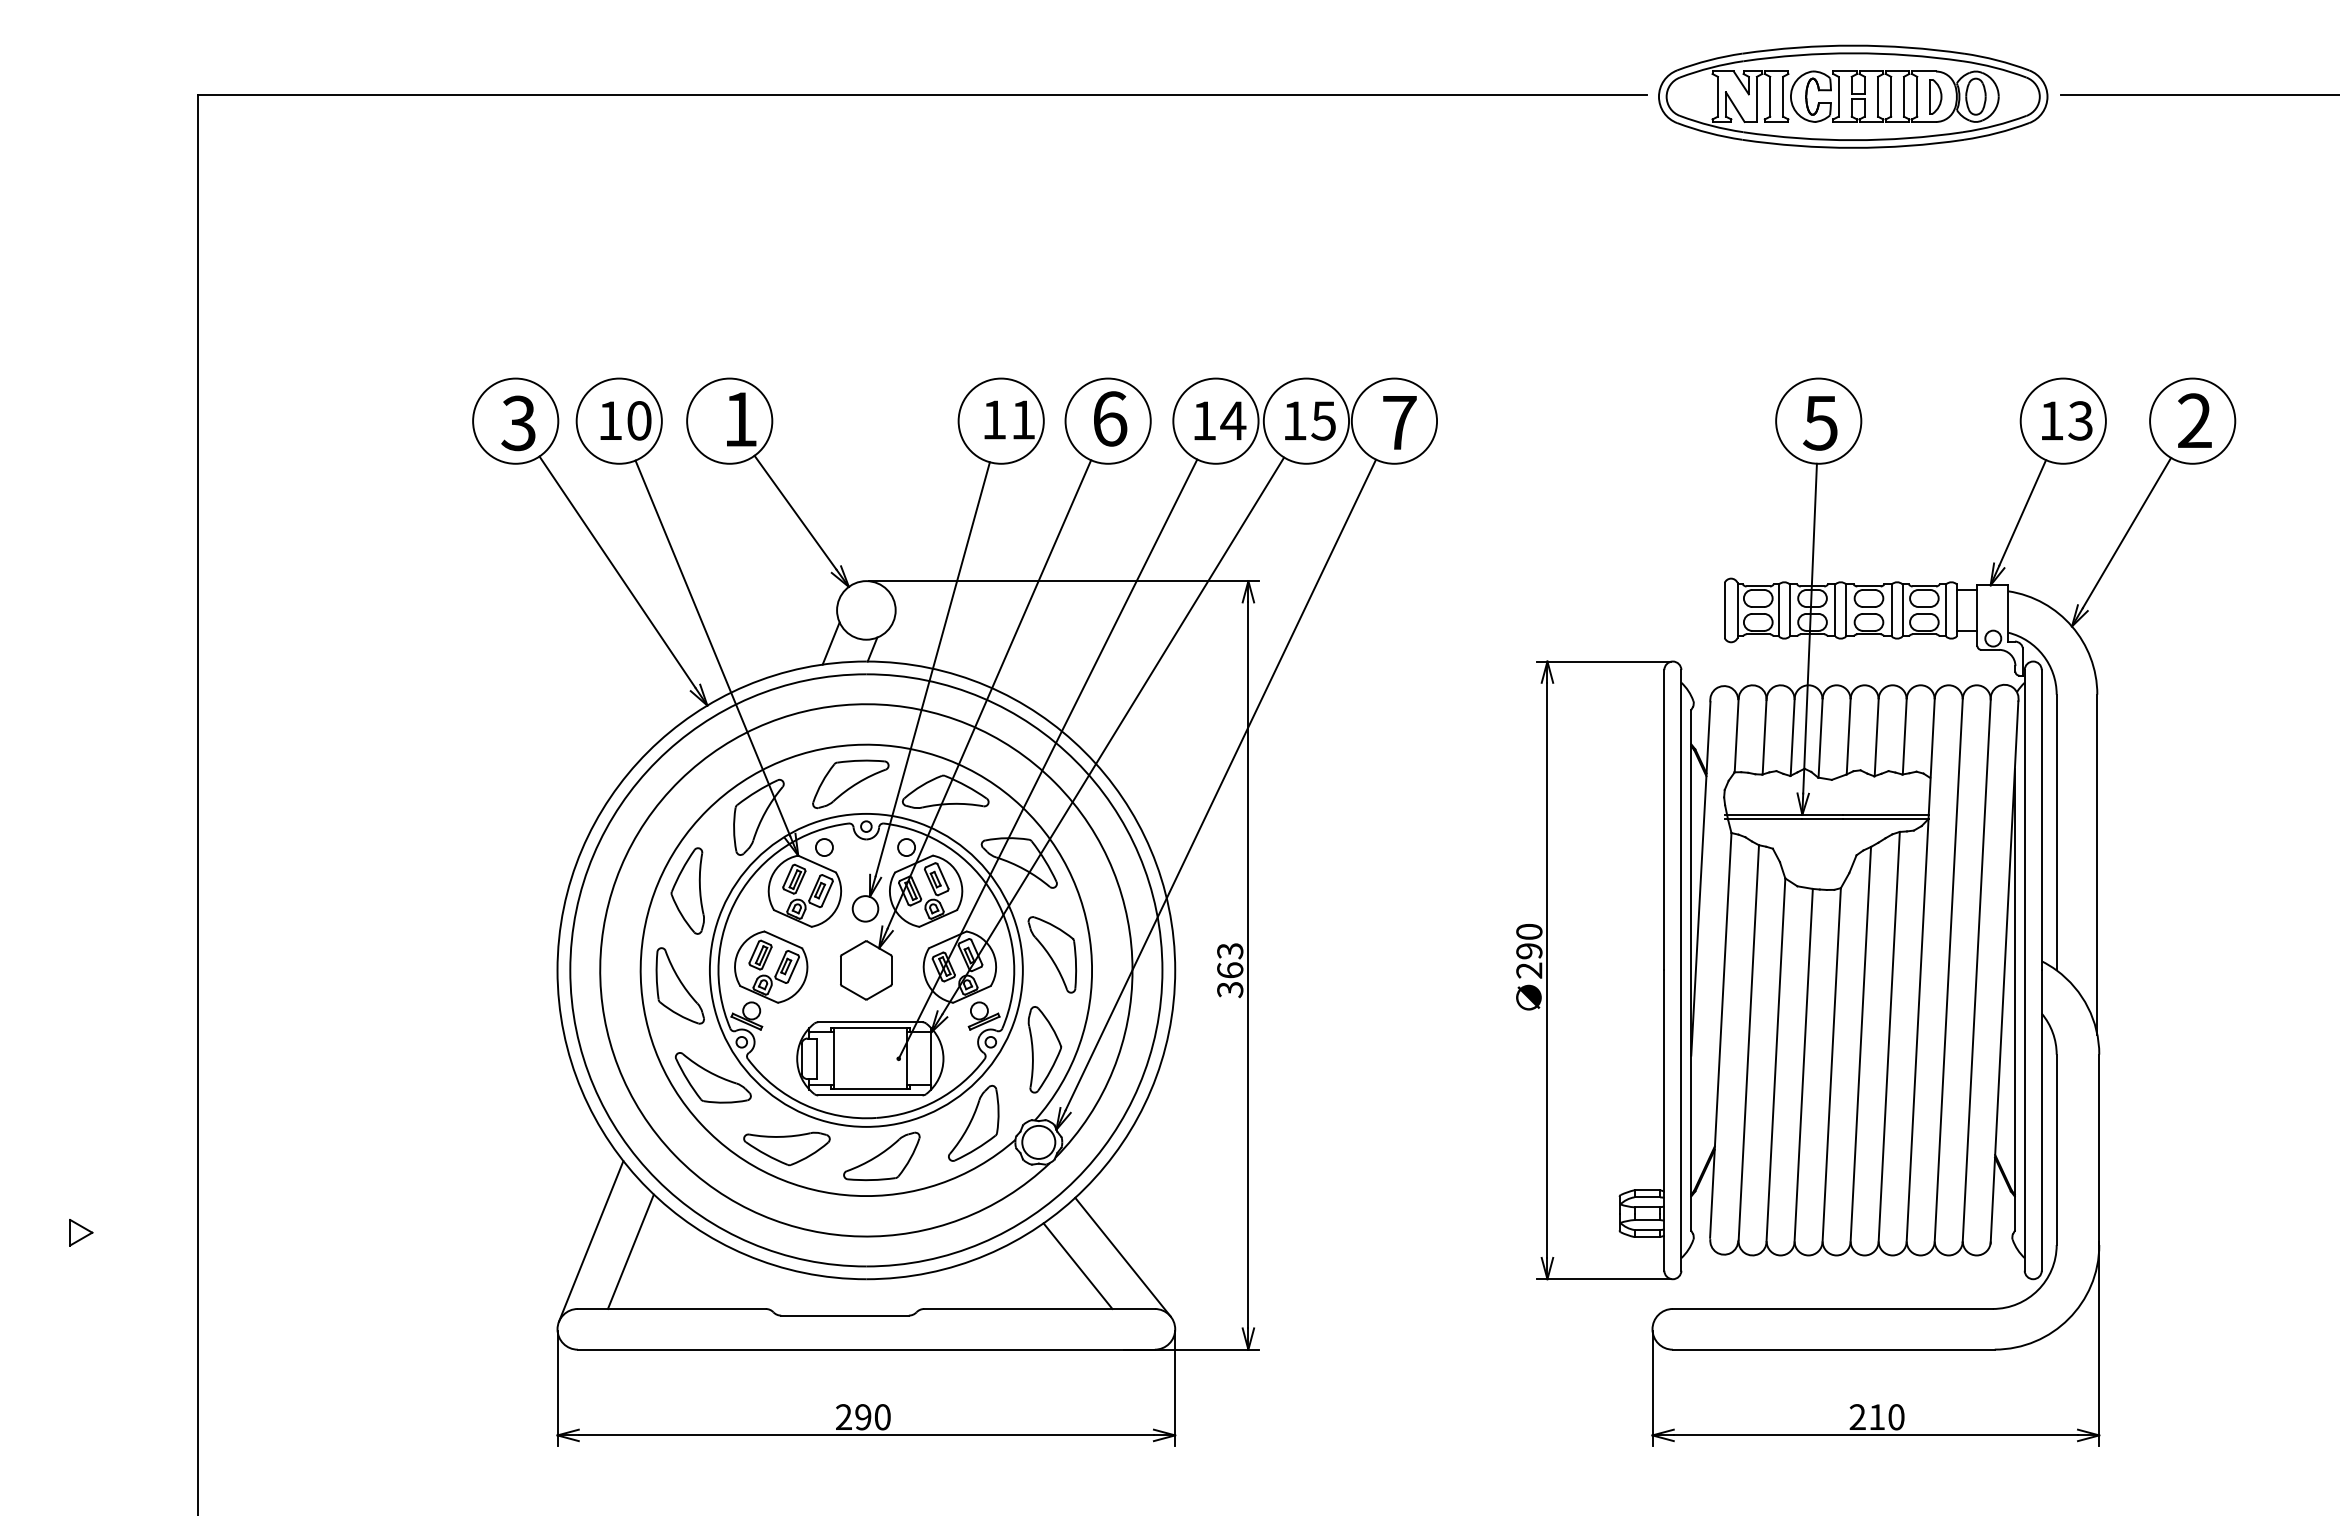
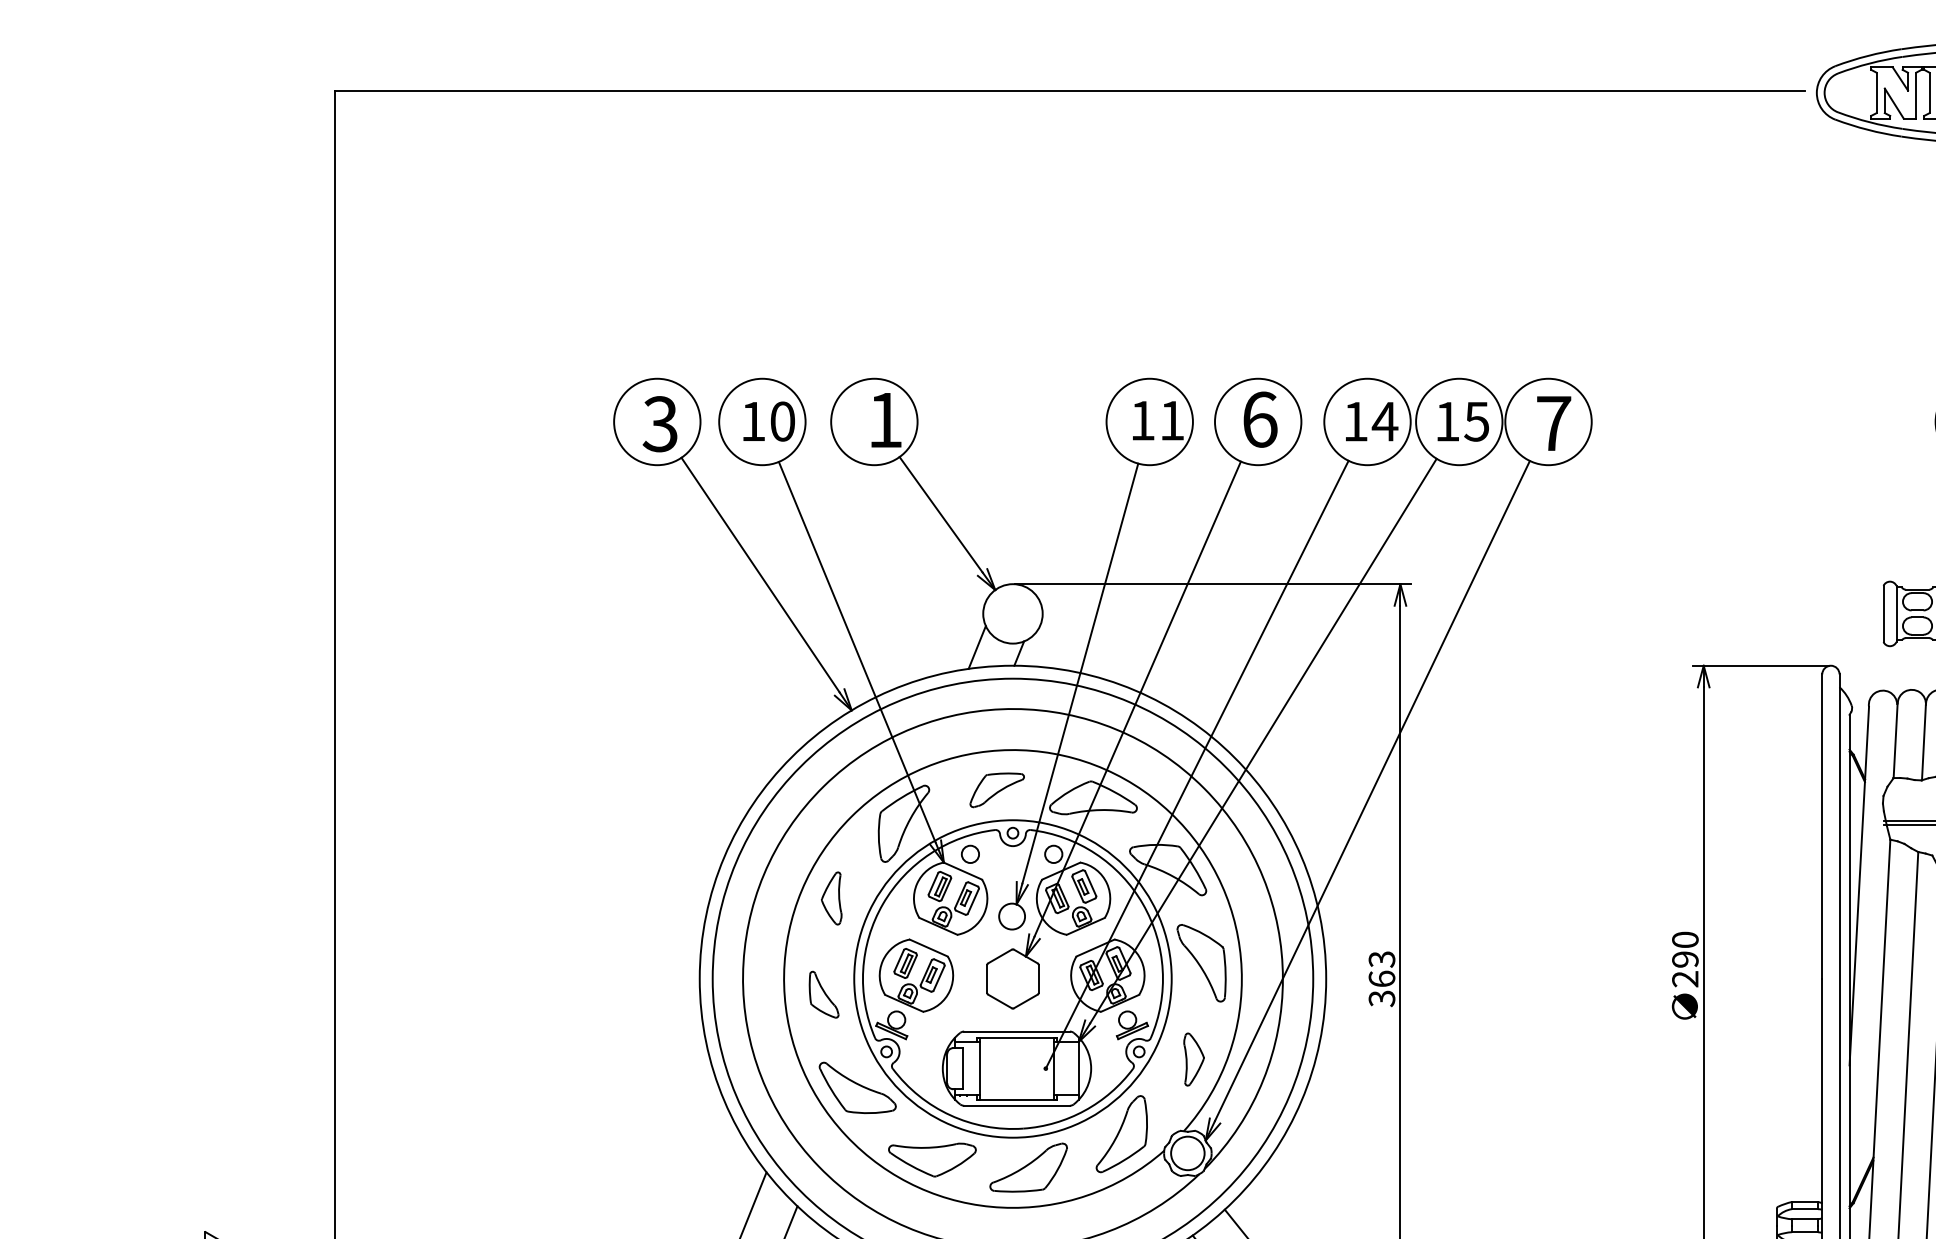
part: (850, 784) -> (996, 790), size x0.7
part: (687, 890) -> (831, 897), size x0.6
part: (679, 985) -> (823, 994), size x0.6
part: (1044, 1049) -> (1193, 1059), size x0.6

